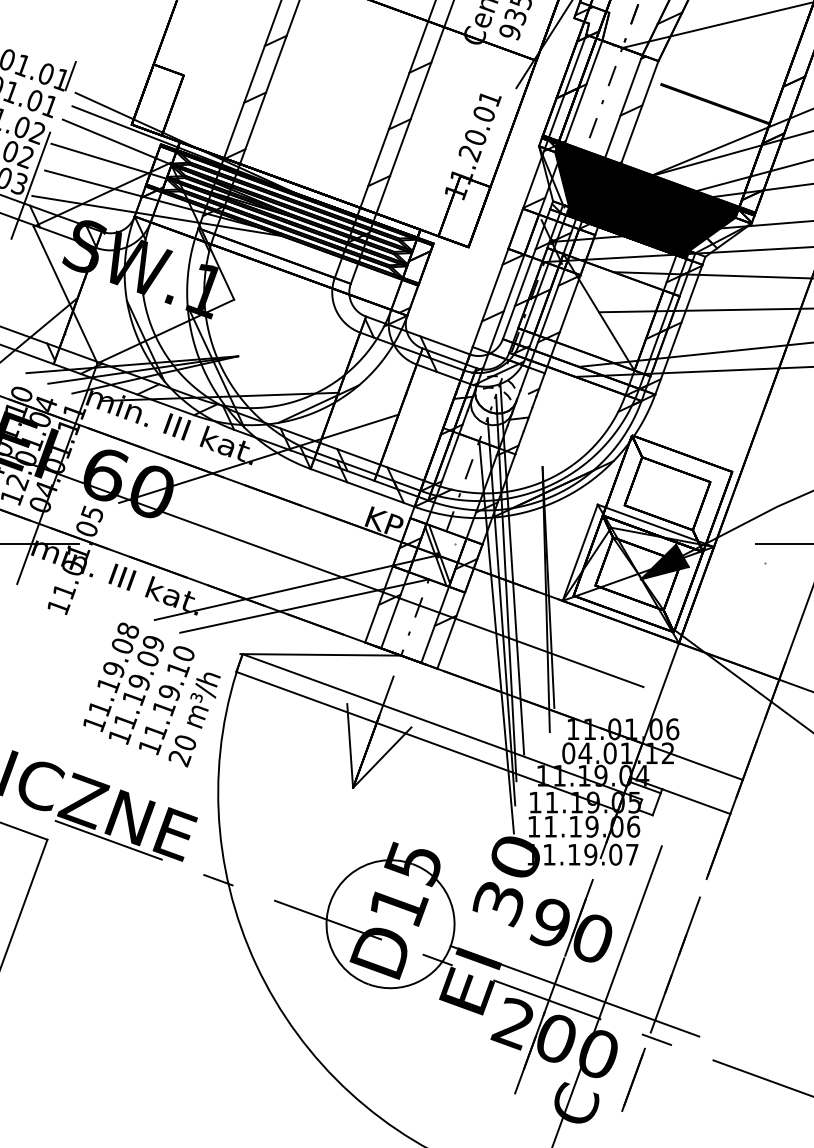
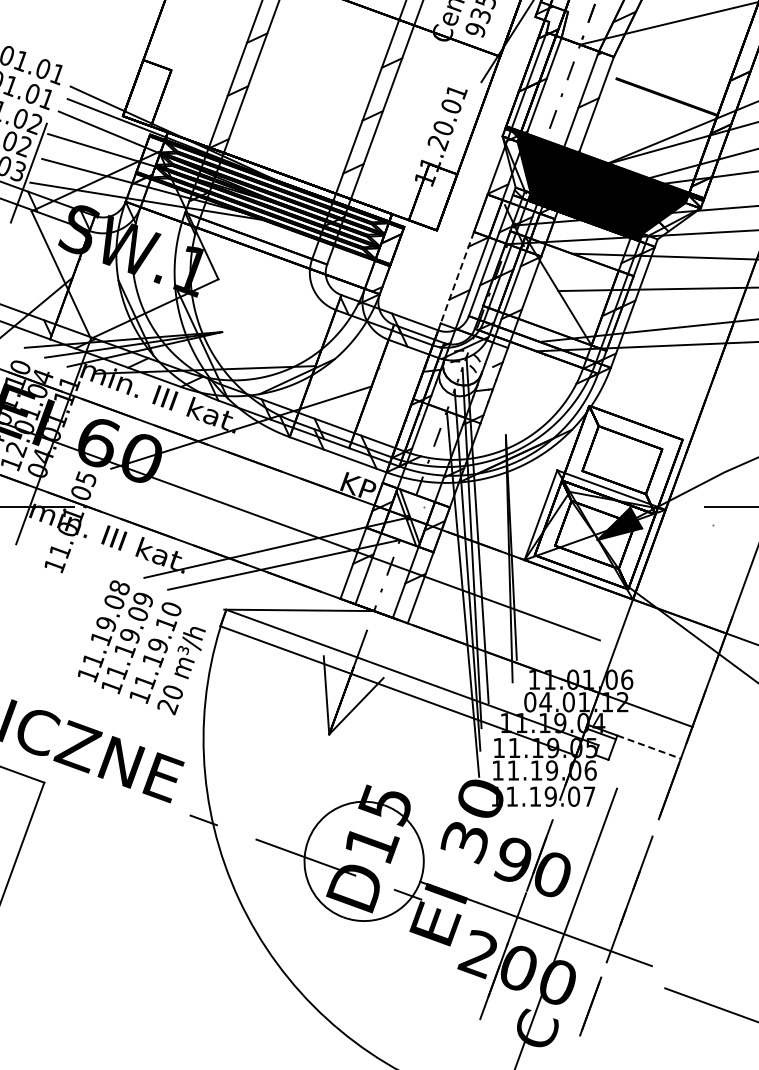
line: (70, 75) -> (65, 70), removed
line: (490, 297) -> (457, 277), solid -> dashed
line: (696, 801) -> (649, 747), solid -> dashed
line: (108, 840) -> (101, 783), removed
line: (546, 999) -> (509, 931), removed
line: (656, 1039) -> (612, 968), removed

